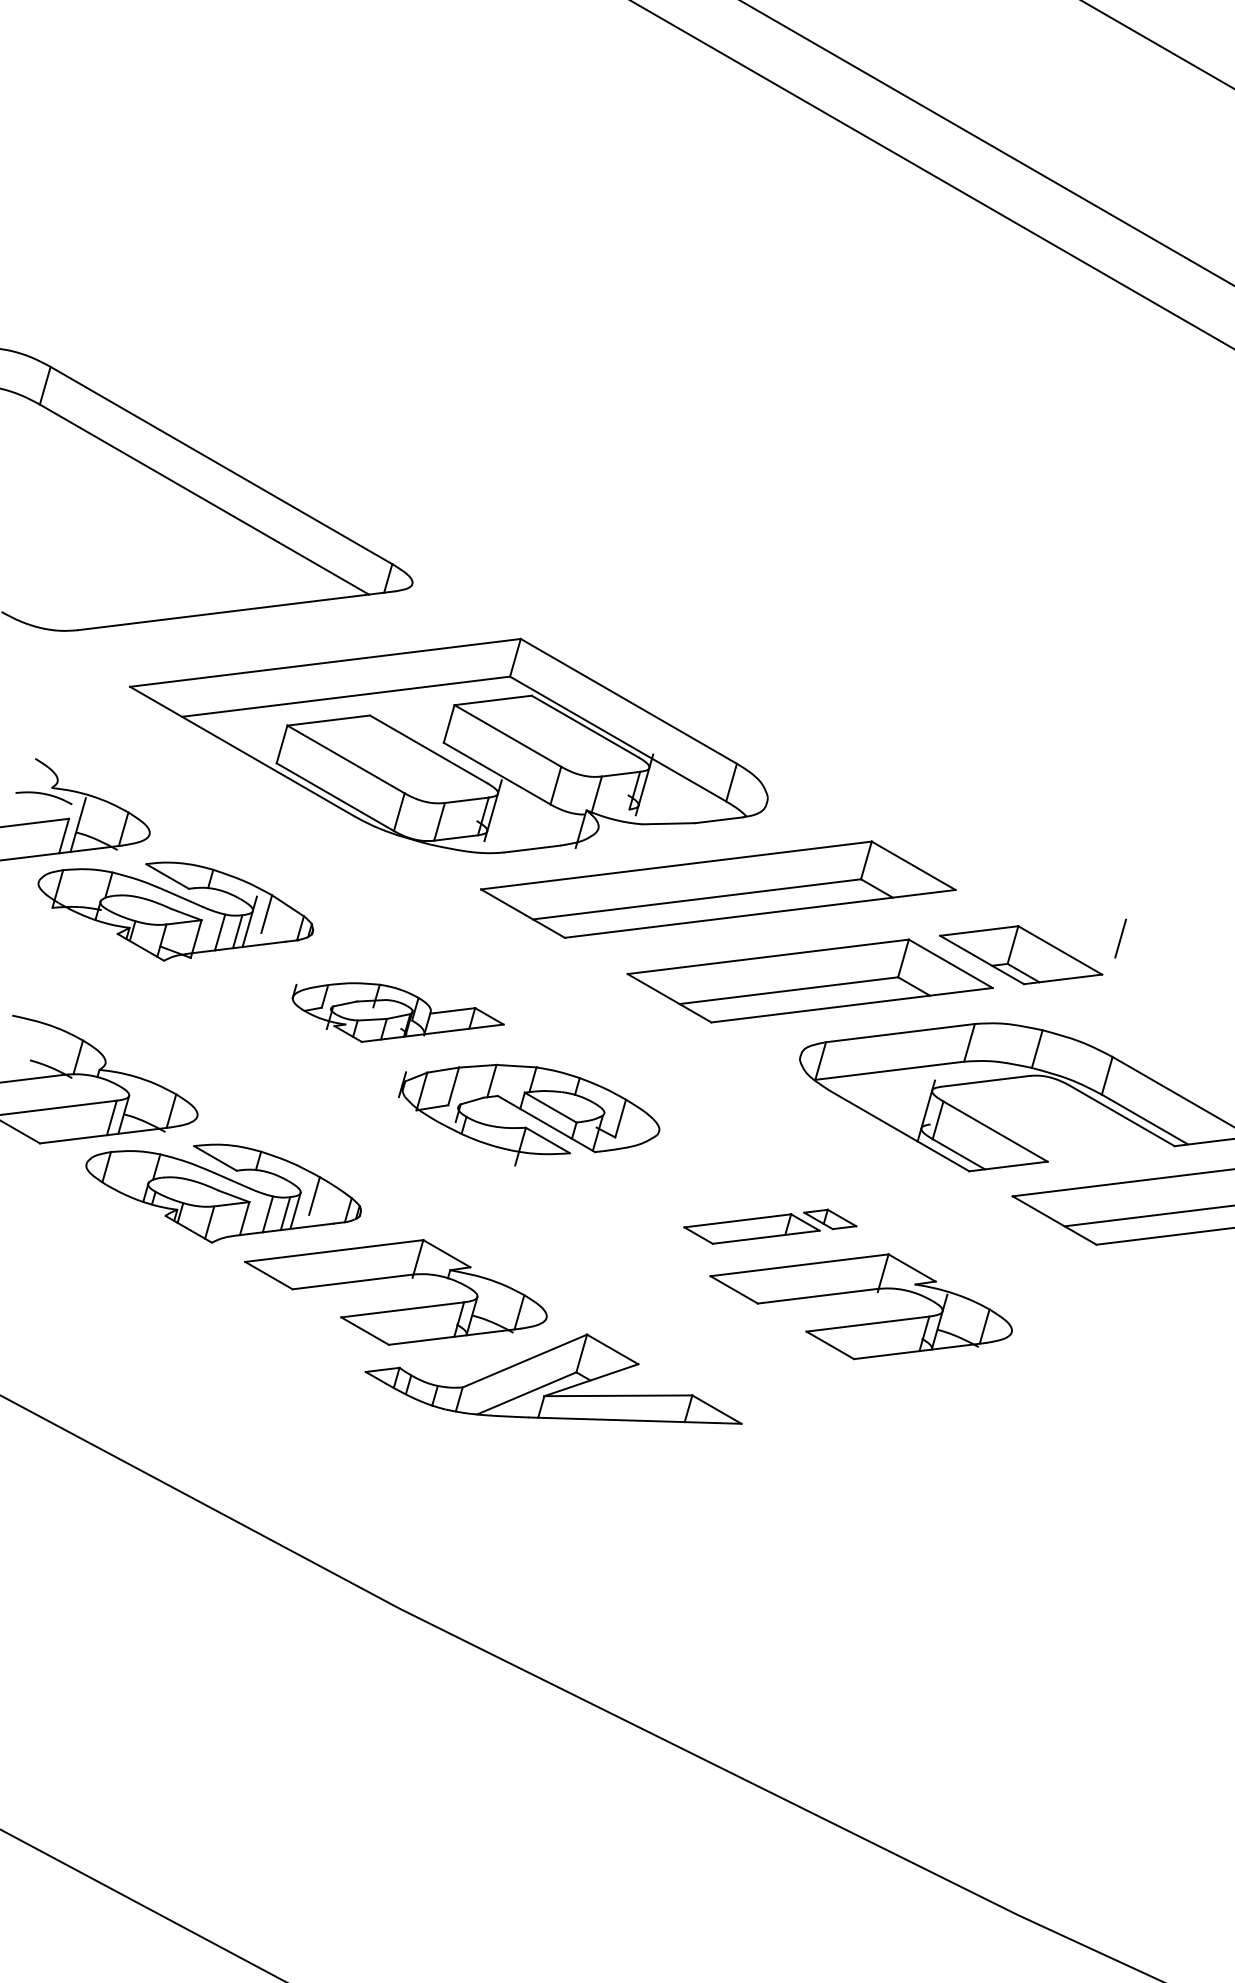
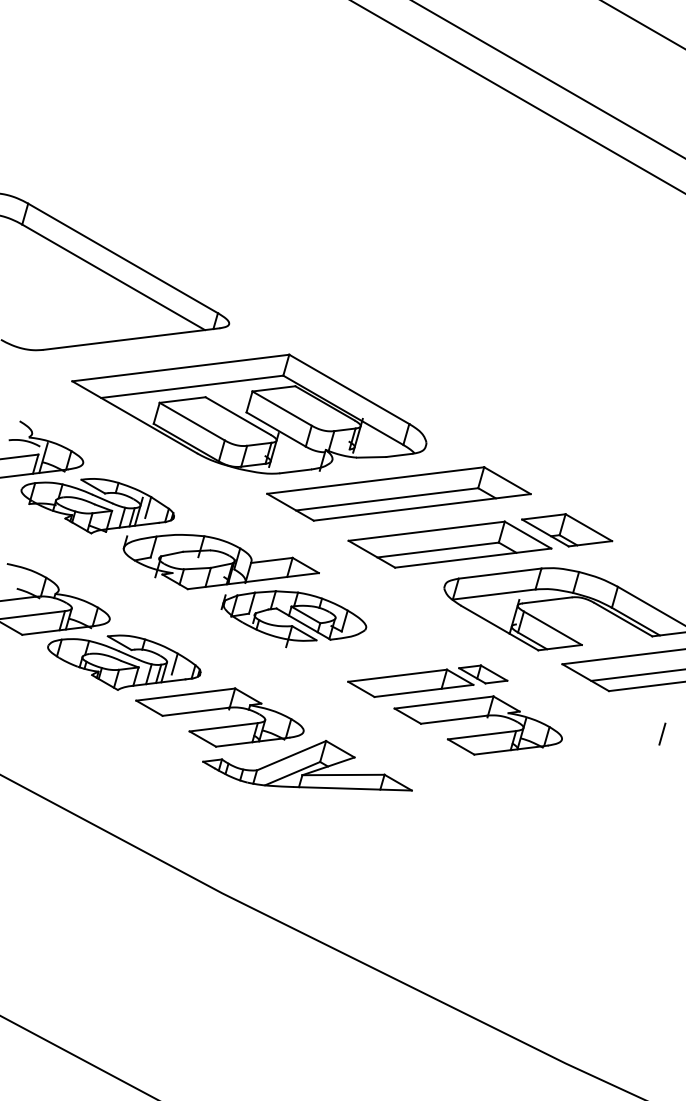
line: (1120, 937) -> (662, 733), moved
part: (396, 1013) -> (220, 562), size x1.67
part: (769, 1225) -> (427, 680), size x1.67

